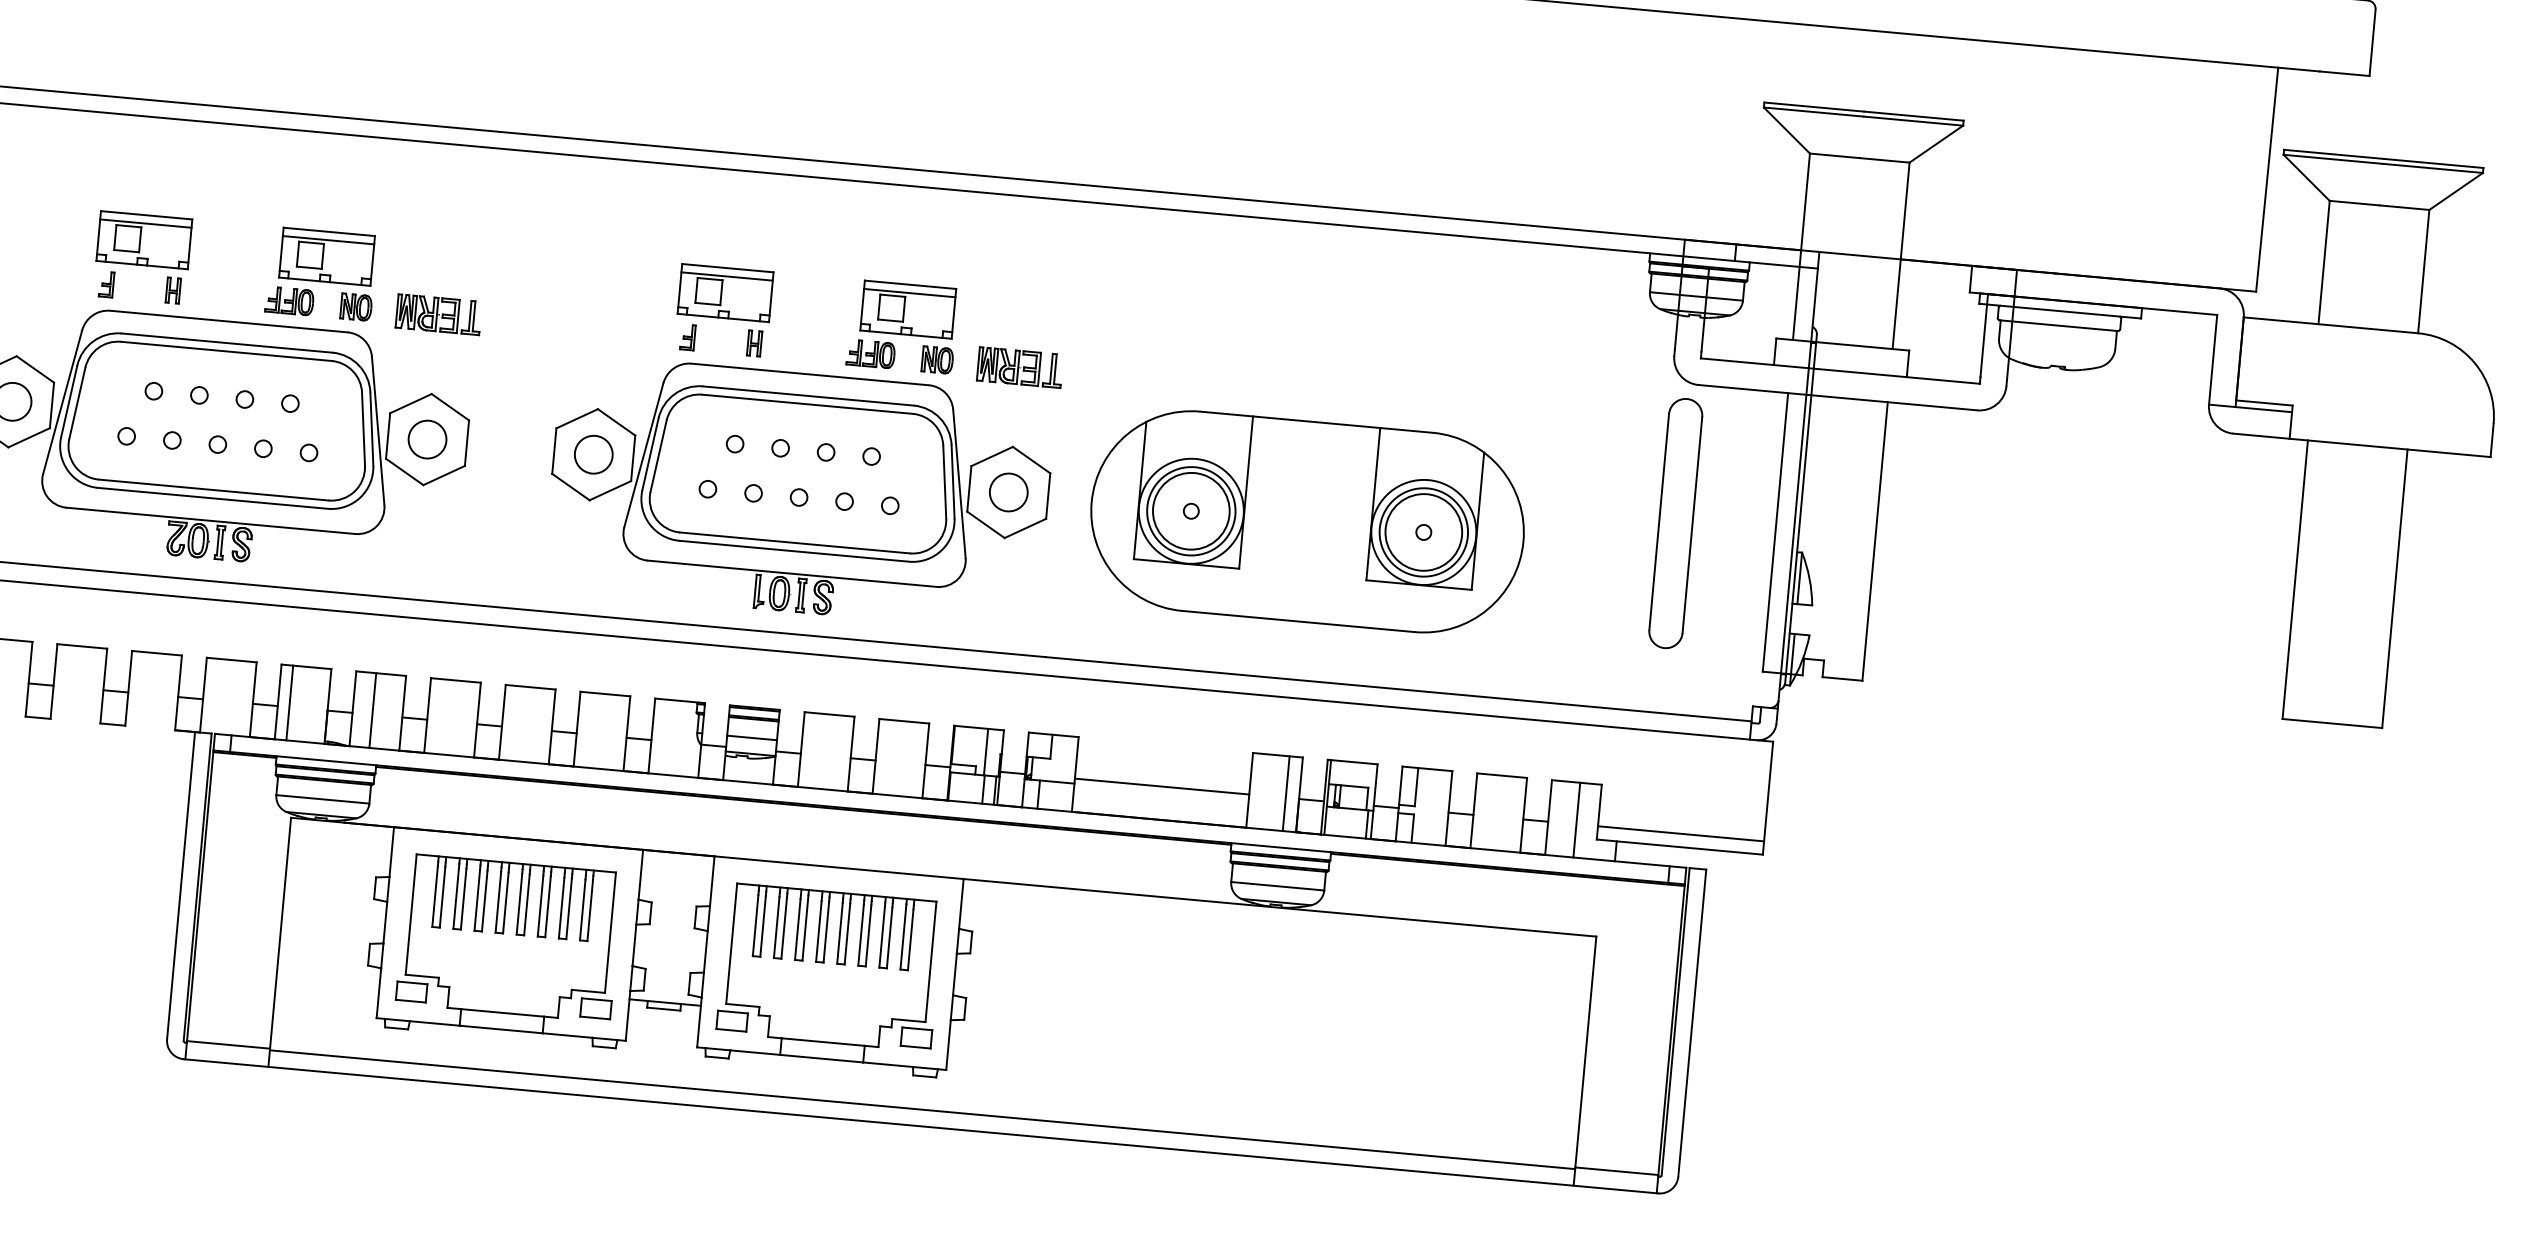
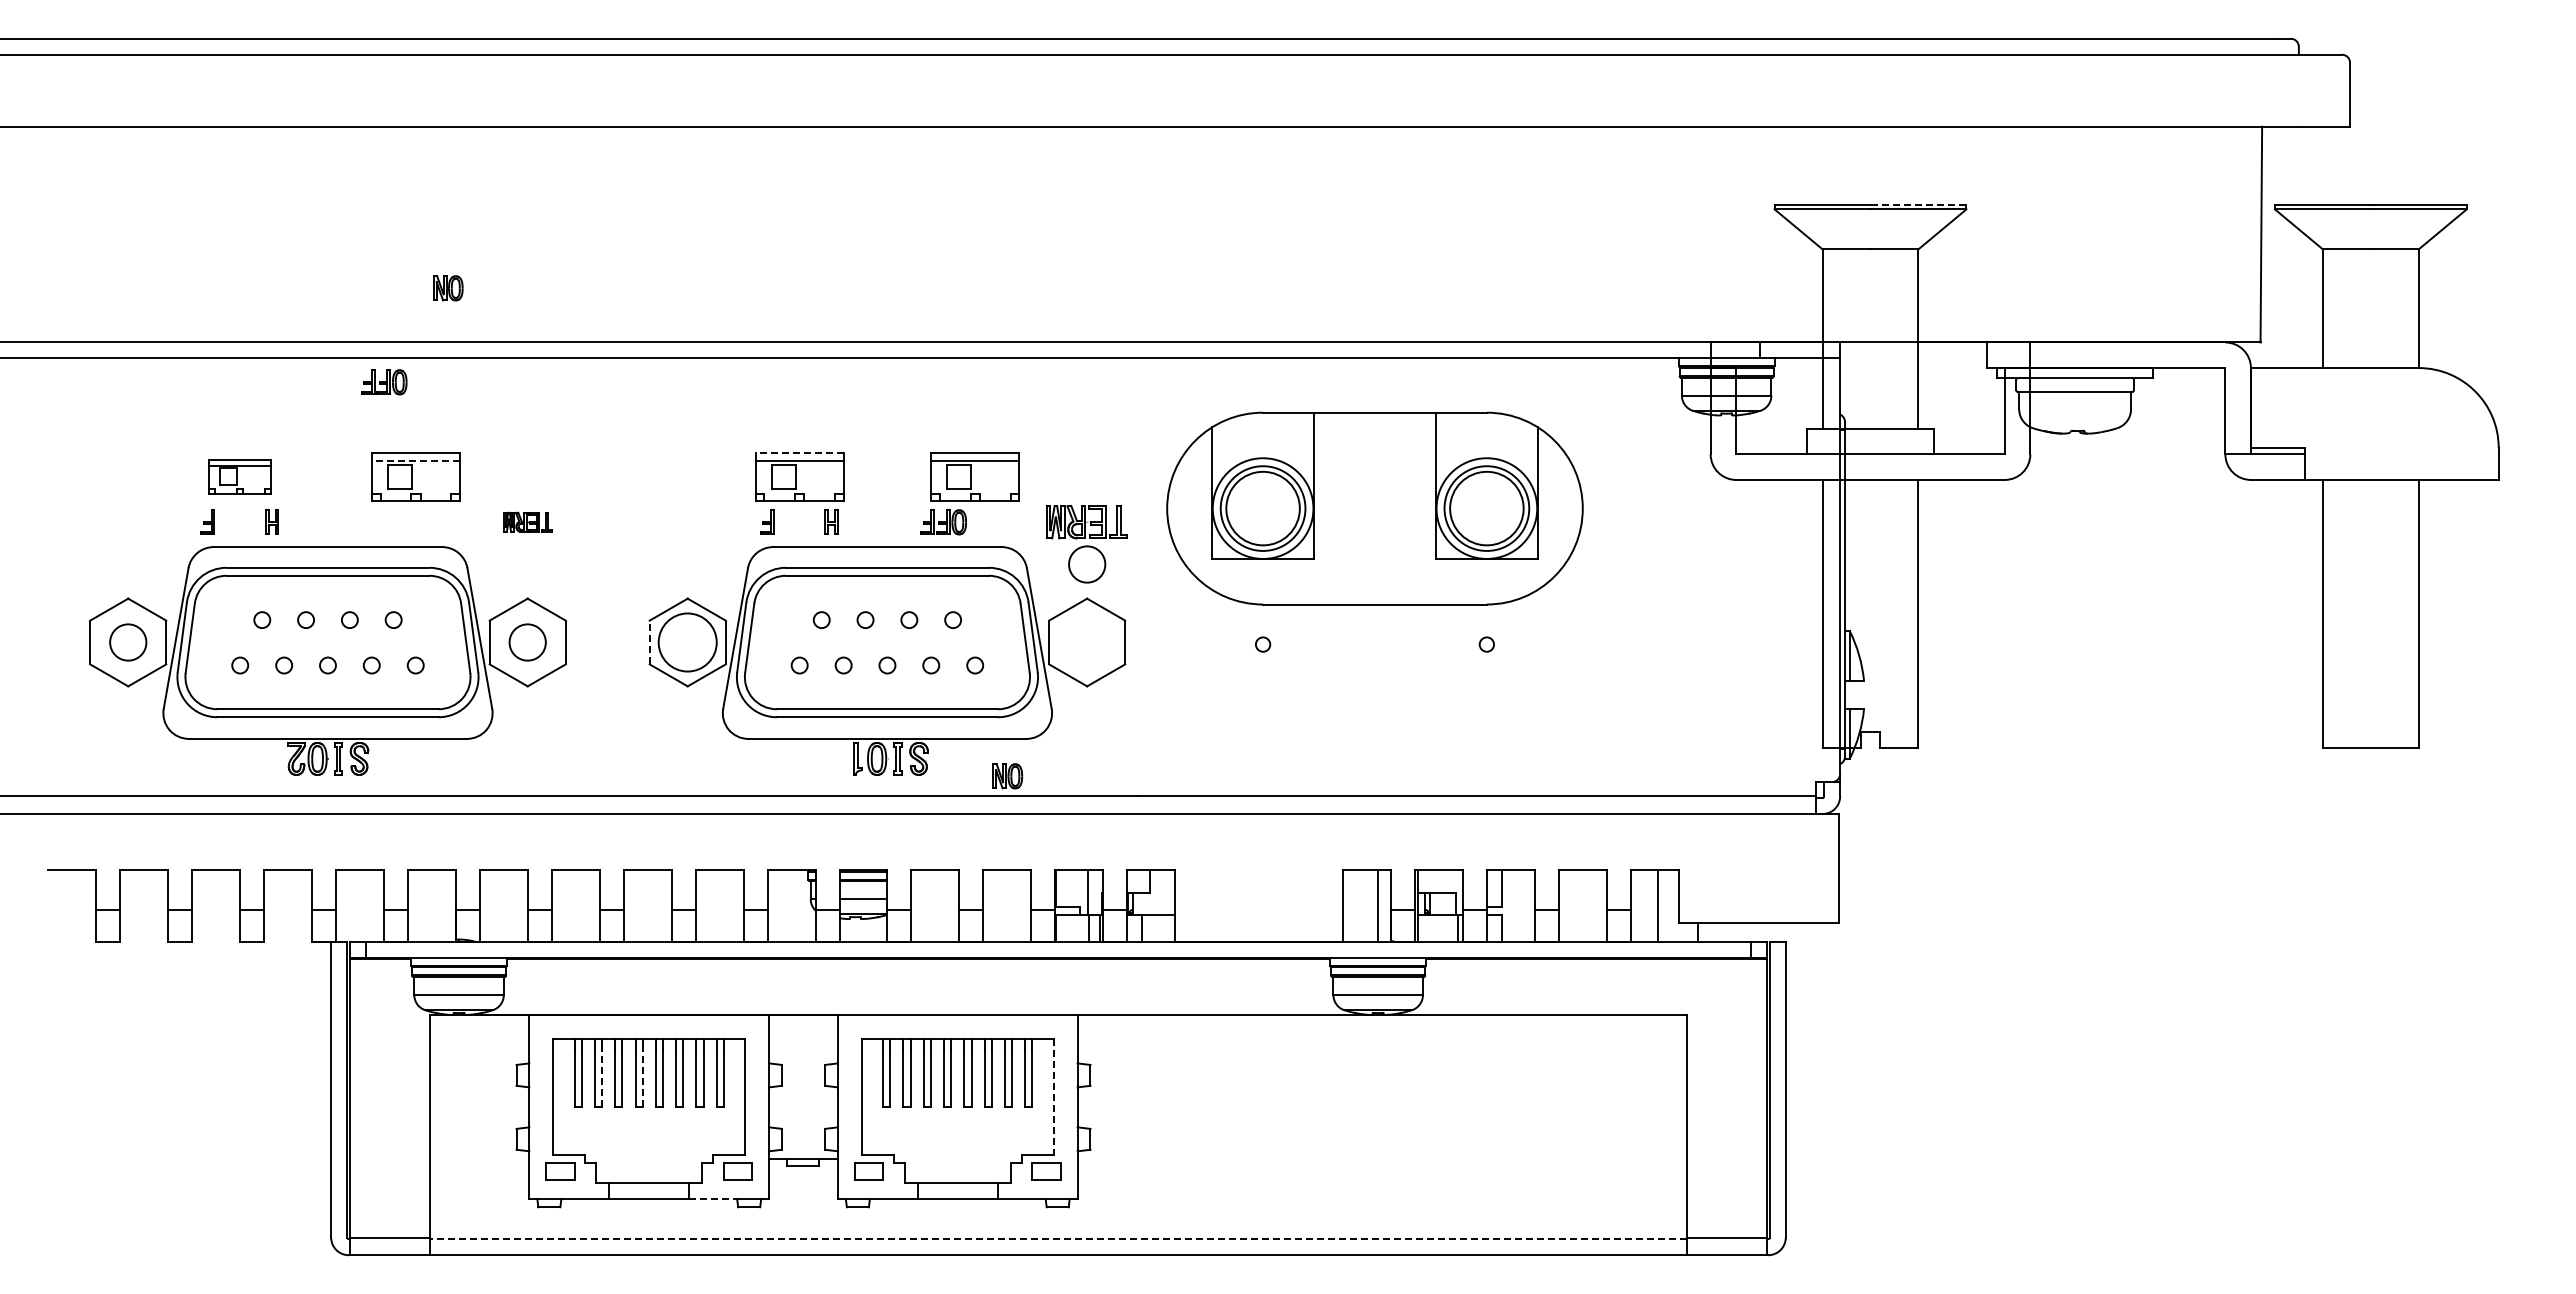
line: (1913, 116) -> (1918, 204), solid -> dashed
part: (143, 239) -> (239, 476), size x0.7
line: (328, 239) -> (415, 460), solid -> dashed
line: (727, 267) -> (799, 452), solid -> dashed
part: (290, 301) -> (384, 382), moved
part: (356, 307) -> (448, 288), moved
part: (438, 314) -> (527, 522), size x0.6
part: (937, 360) -> (1007, 776), moved
line: (554, 451) -> (649, 642), solid -> dashed
circle: (593, 454) -> (687, 642), size x1.6
circle: (1009, 492) -> (1087, 564), moved
part: (1307, 521) -> (1374, 508), moved
part: (1675, 522) -> (1726, 613), removed
line: (290, 702) -> (419, 905), removed
line: (373, 710) -> (499, 905), removed
line: (1162, 786) -> (1259, 909), removed
line: (1680, 833) -> (1758, 909), removed
line: (464, 898) -> (602, 1077), solid -> dashed
line: (505, 902) -> (642, 1077), solid -> dashed
line: (930, 961) -> (1053, 1097), solid -> dashed
line: (567, 1035) -> (713, 1199), solid -> dashed
line: (921, 1109) -> (1057, 1239), solid -> dashed

